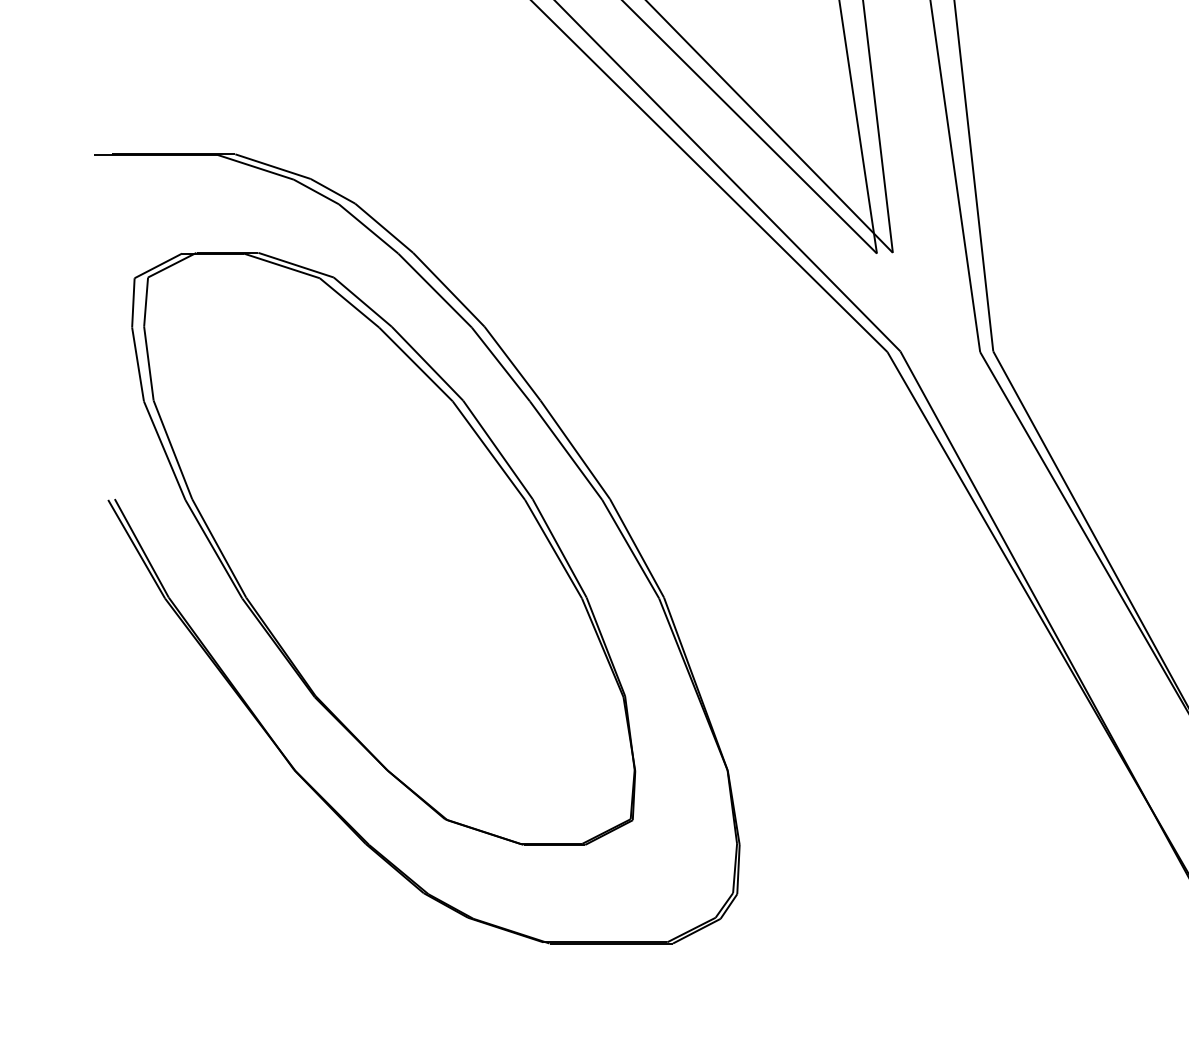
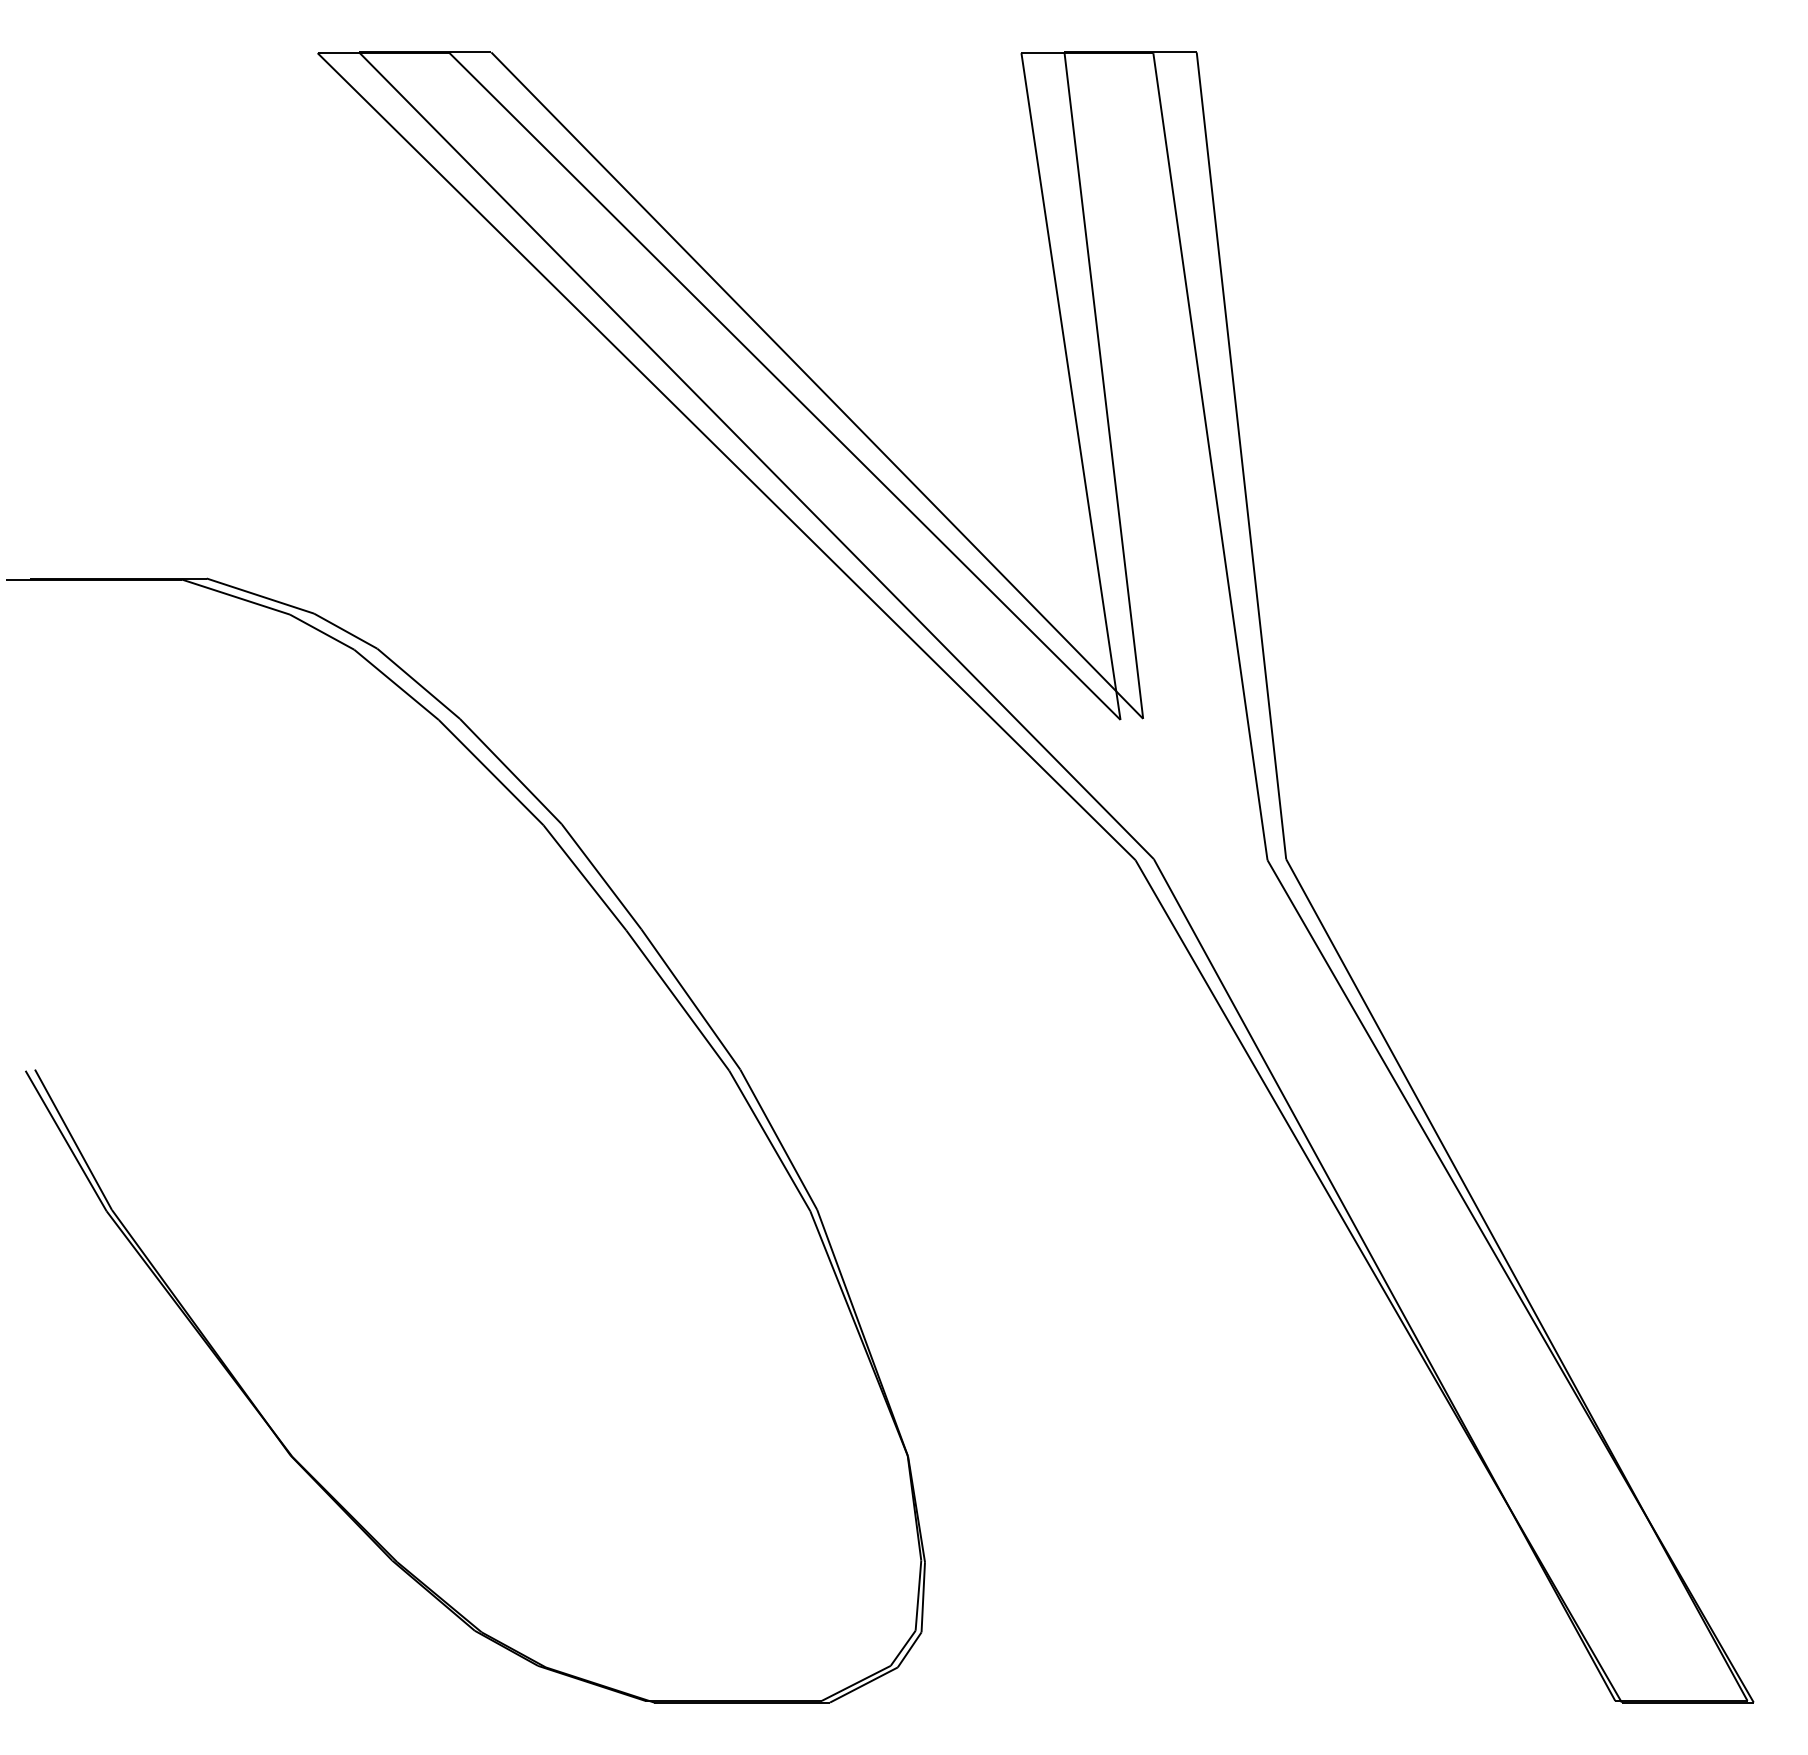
part: (383, 548) -> (417, 1140), removed

